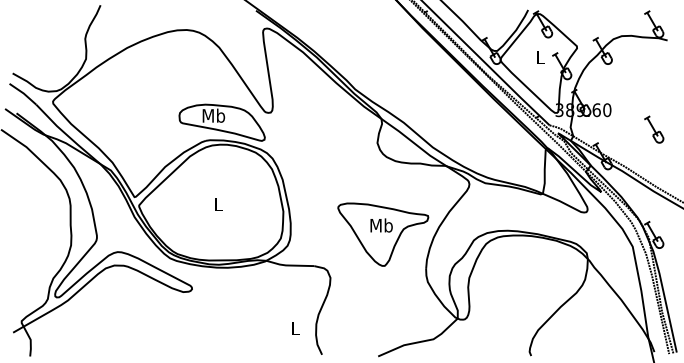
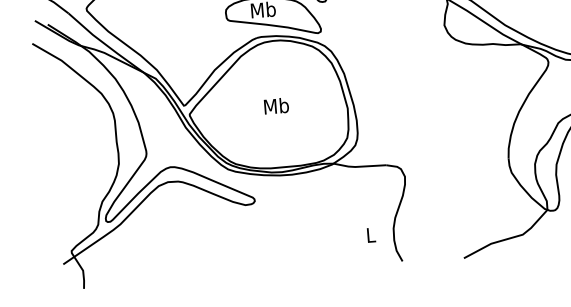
text: (218, 204) -> (276, 106), L -> Mb
part: (383, 234) -> (459, 124), removed

